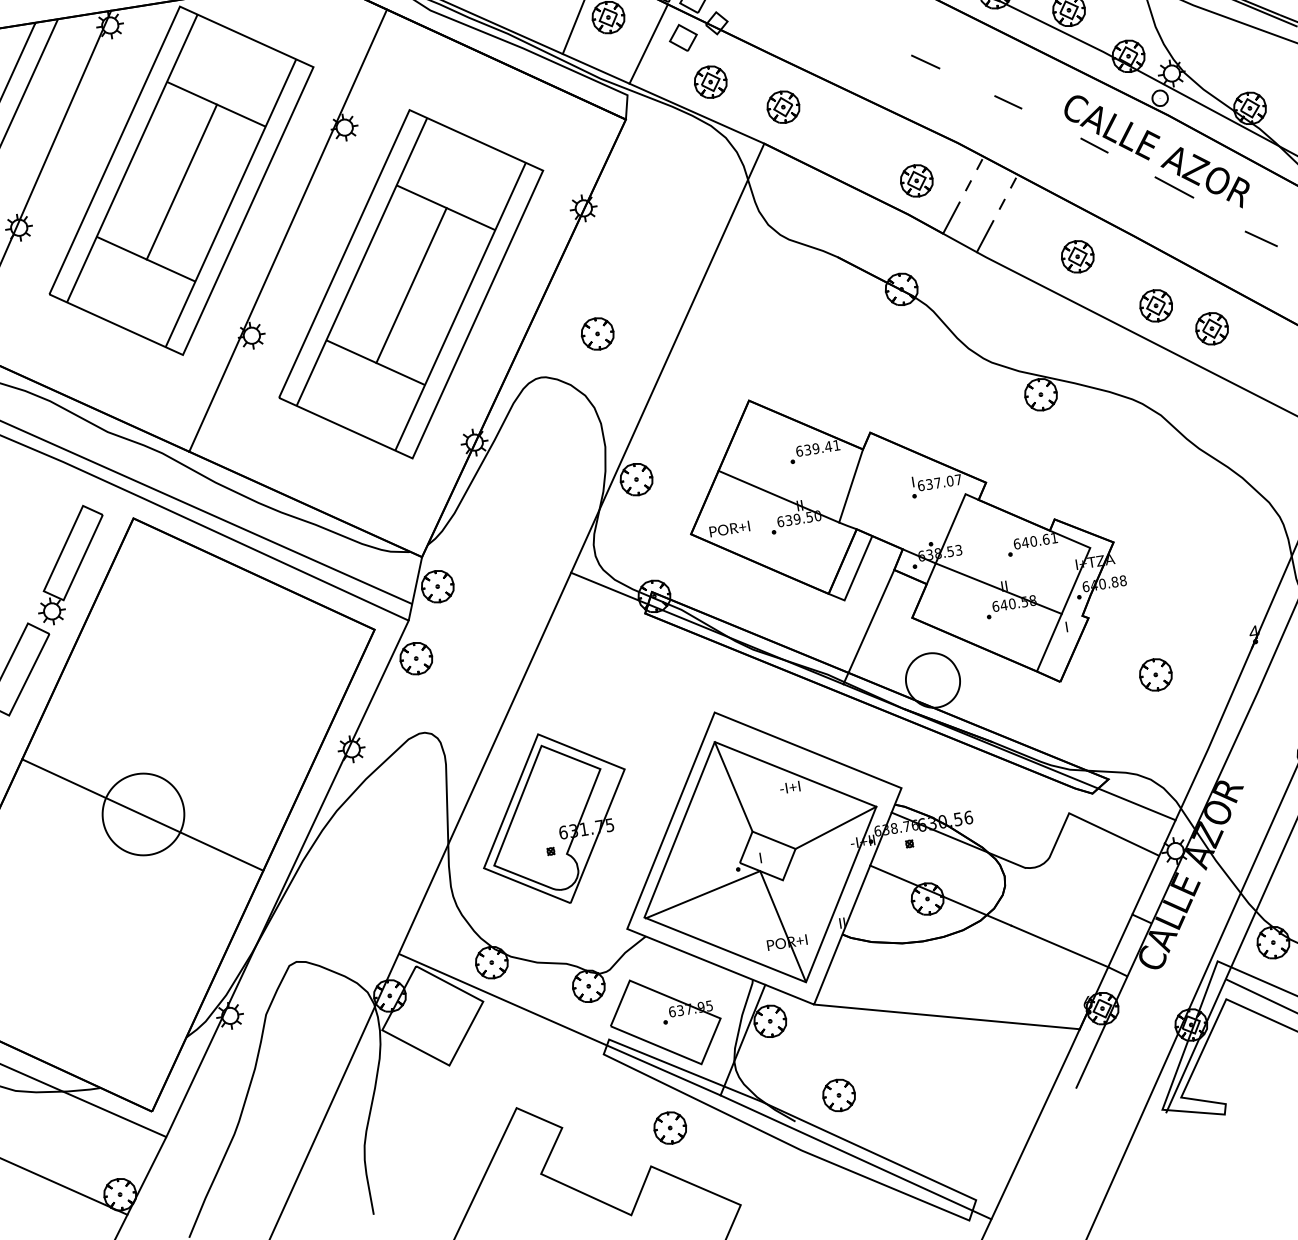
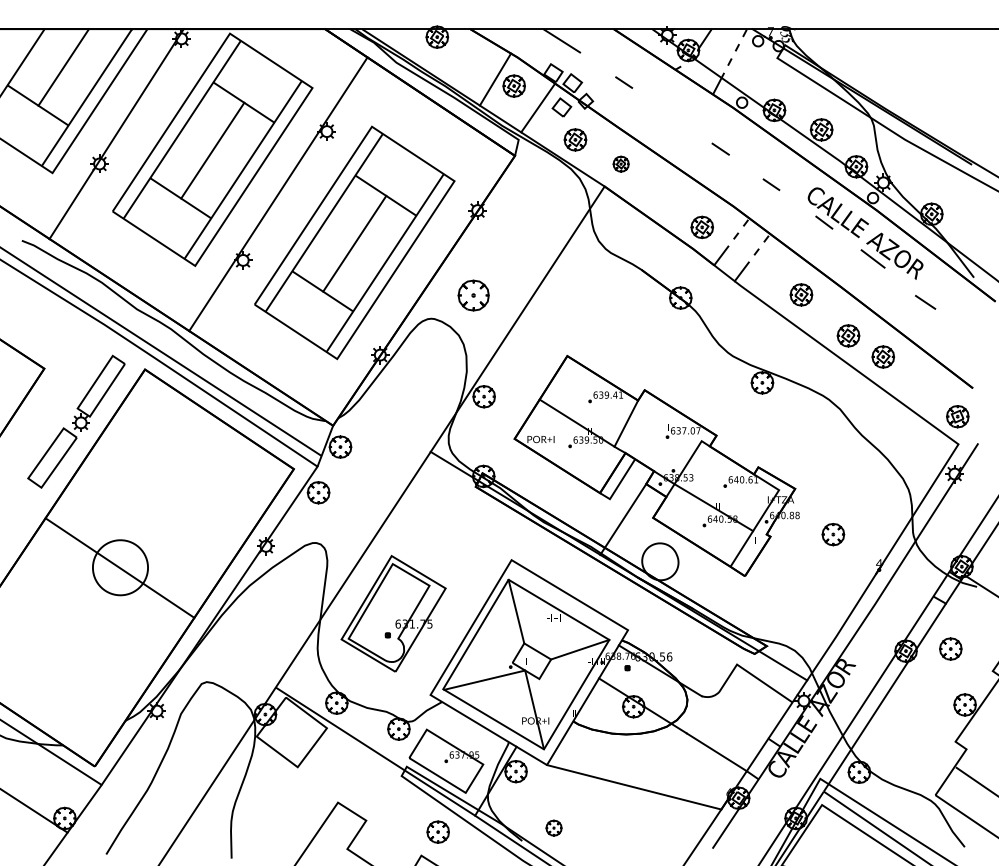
part: (782, 106) -> (620, 163), size x0.7
part: (597, 333) -> (473, 295), size x1.4
part: (1156, 674) -> (833, 534), moved
part: (838, 1094) -> (553, 827), size x0.7

